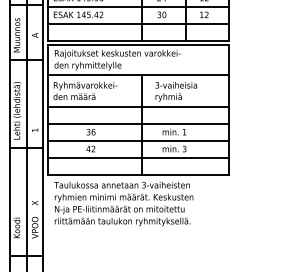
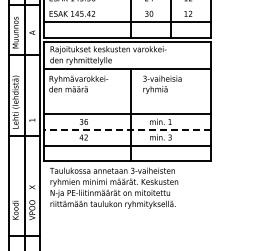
line: (138, 6) -> (127, 6), removed
line: (138, 106) -> (127, 98), removed
line: (138, 140) -> (127, 129), solid -> dashed

